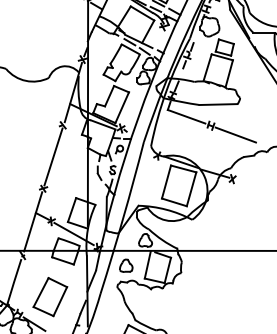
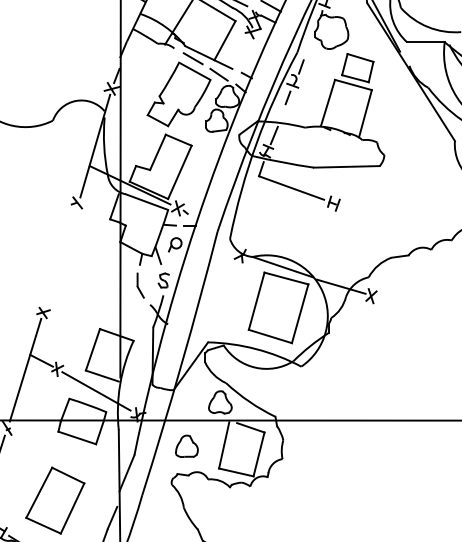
line: (235, 134) -> (376, 218), removed
line: (53, 156) -> (60, 256), removed

